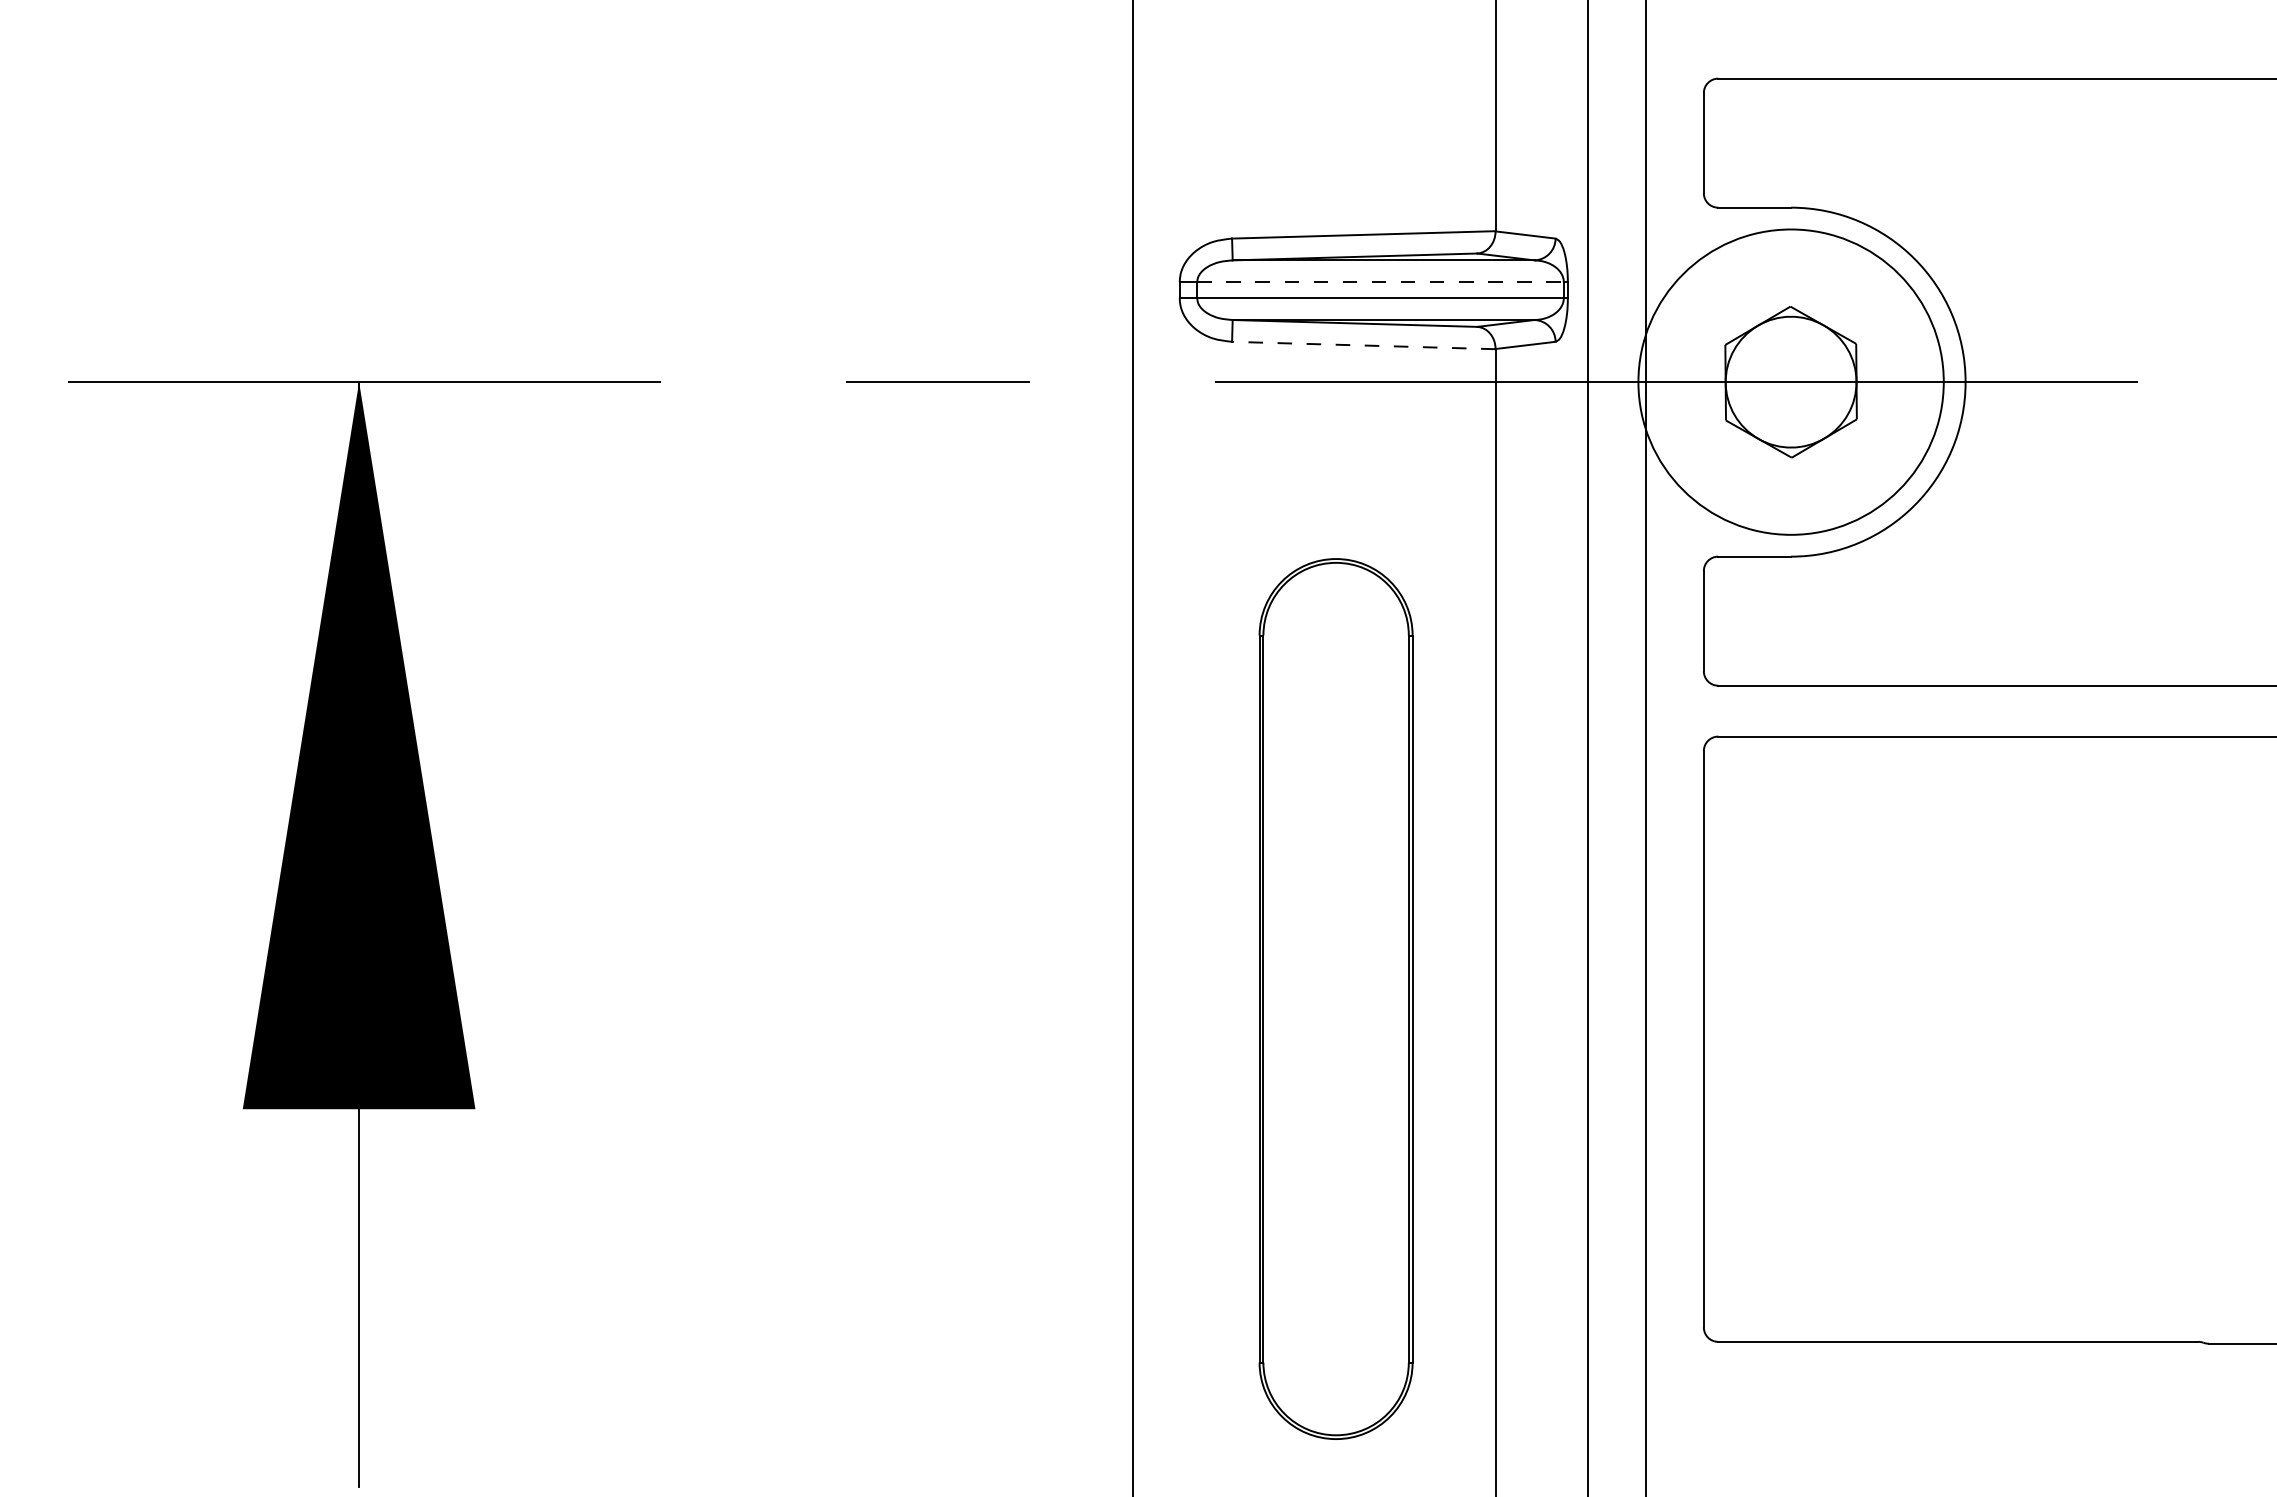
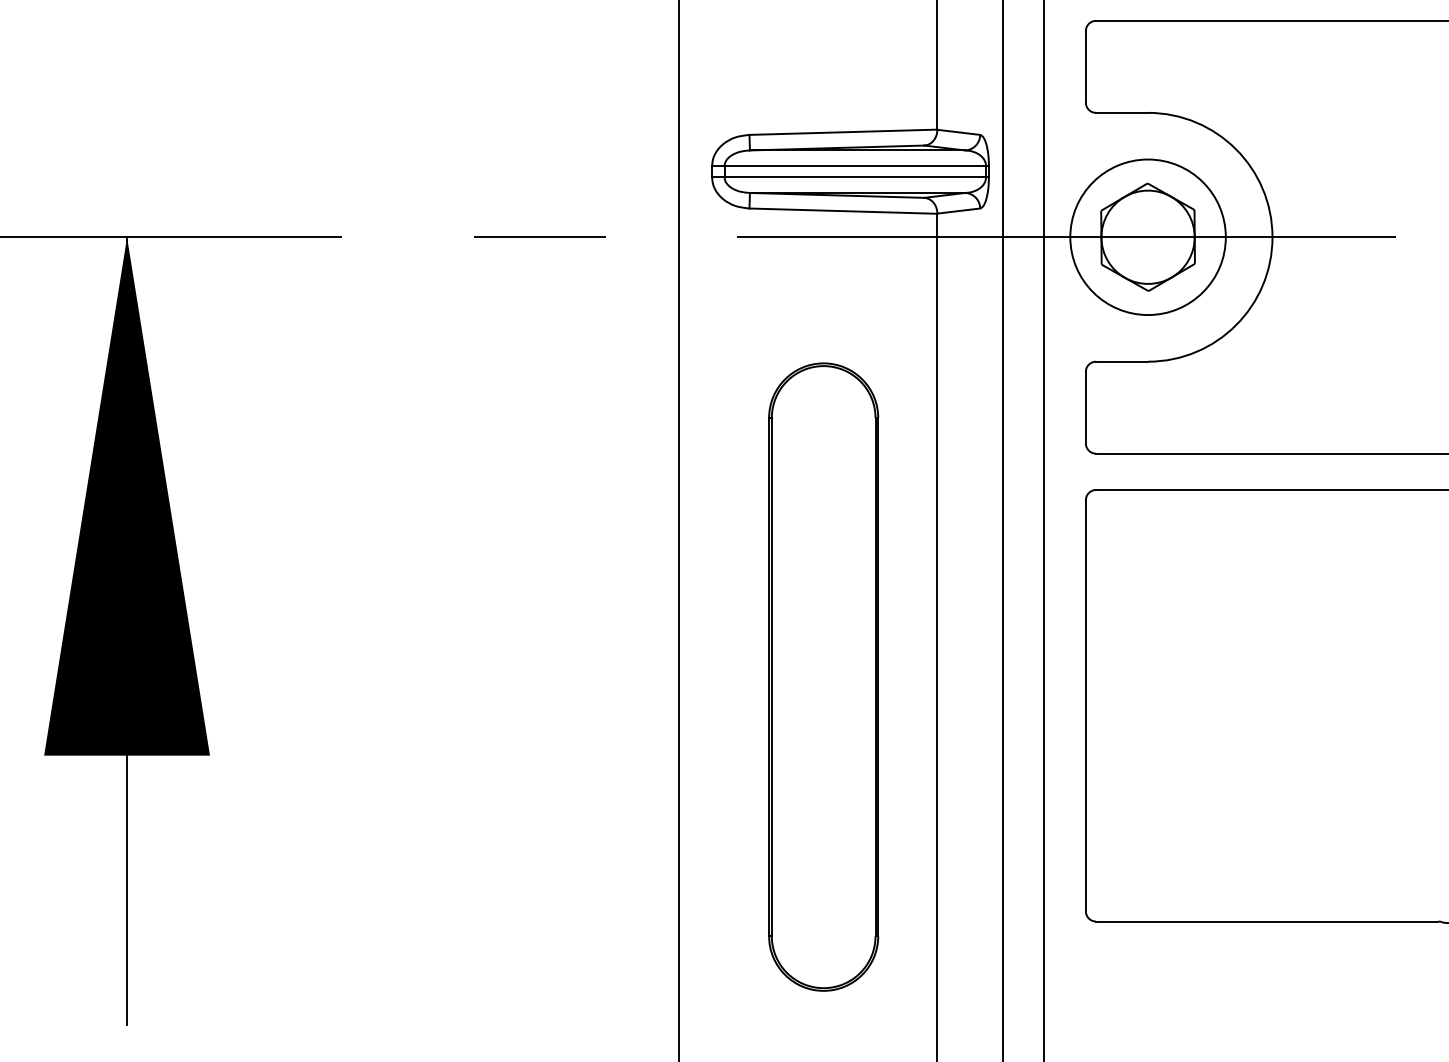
line: (1381, 282) -> (856, 166), dashed -> solid
line: (1363, 345) -> (843, 211), dashed -> solid
circle: (1791, 382) -> (1148, 237), size x0.71

